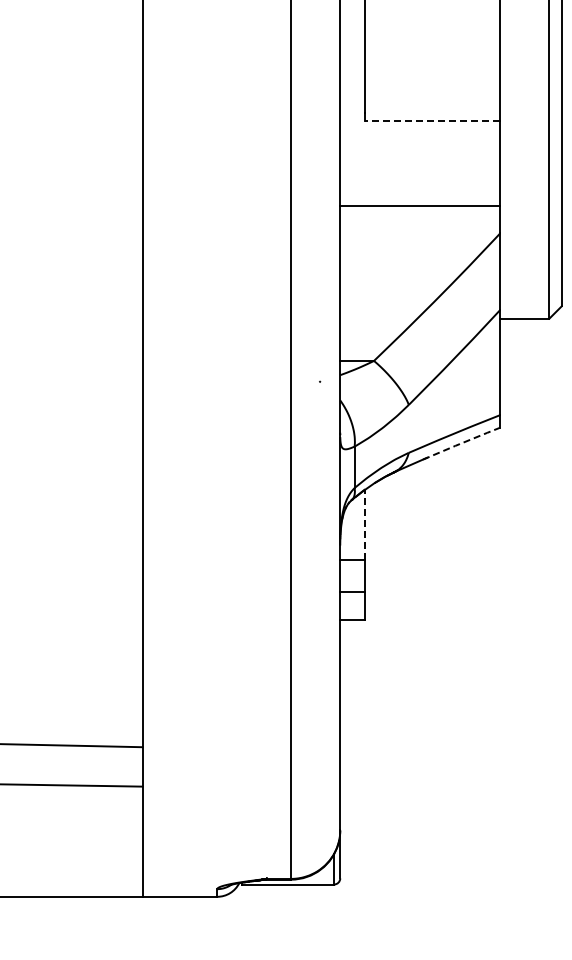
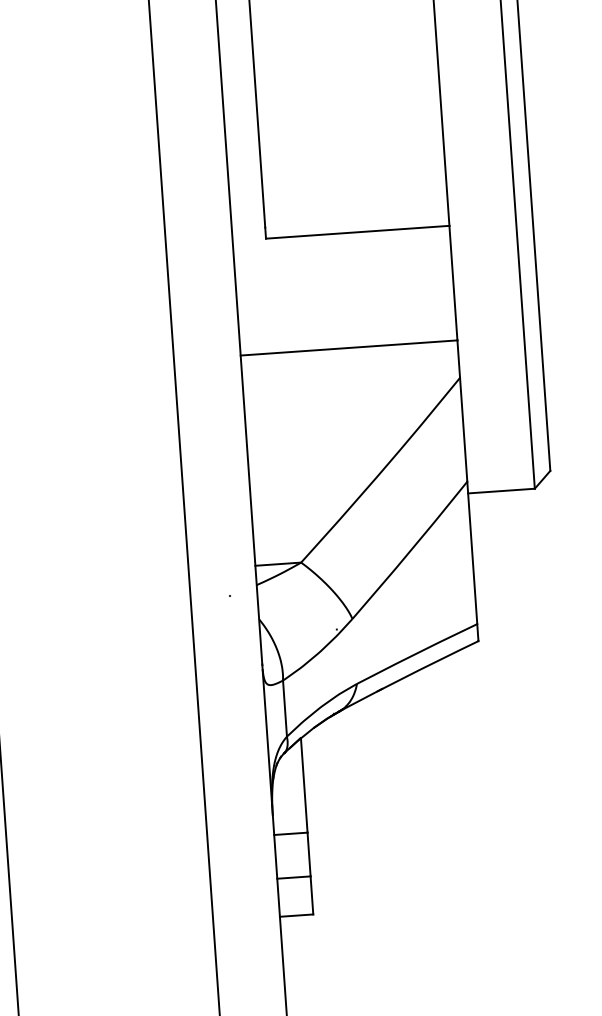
line: (432, 121) -> (357, 232), dashed -> solid
line: (461, 443) -> (427, 666), dashed -> solid
line: (364, 524) -> (303, 785), dashed -> solid

